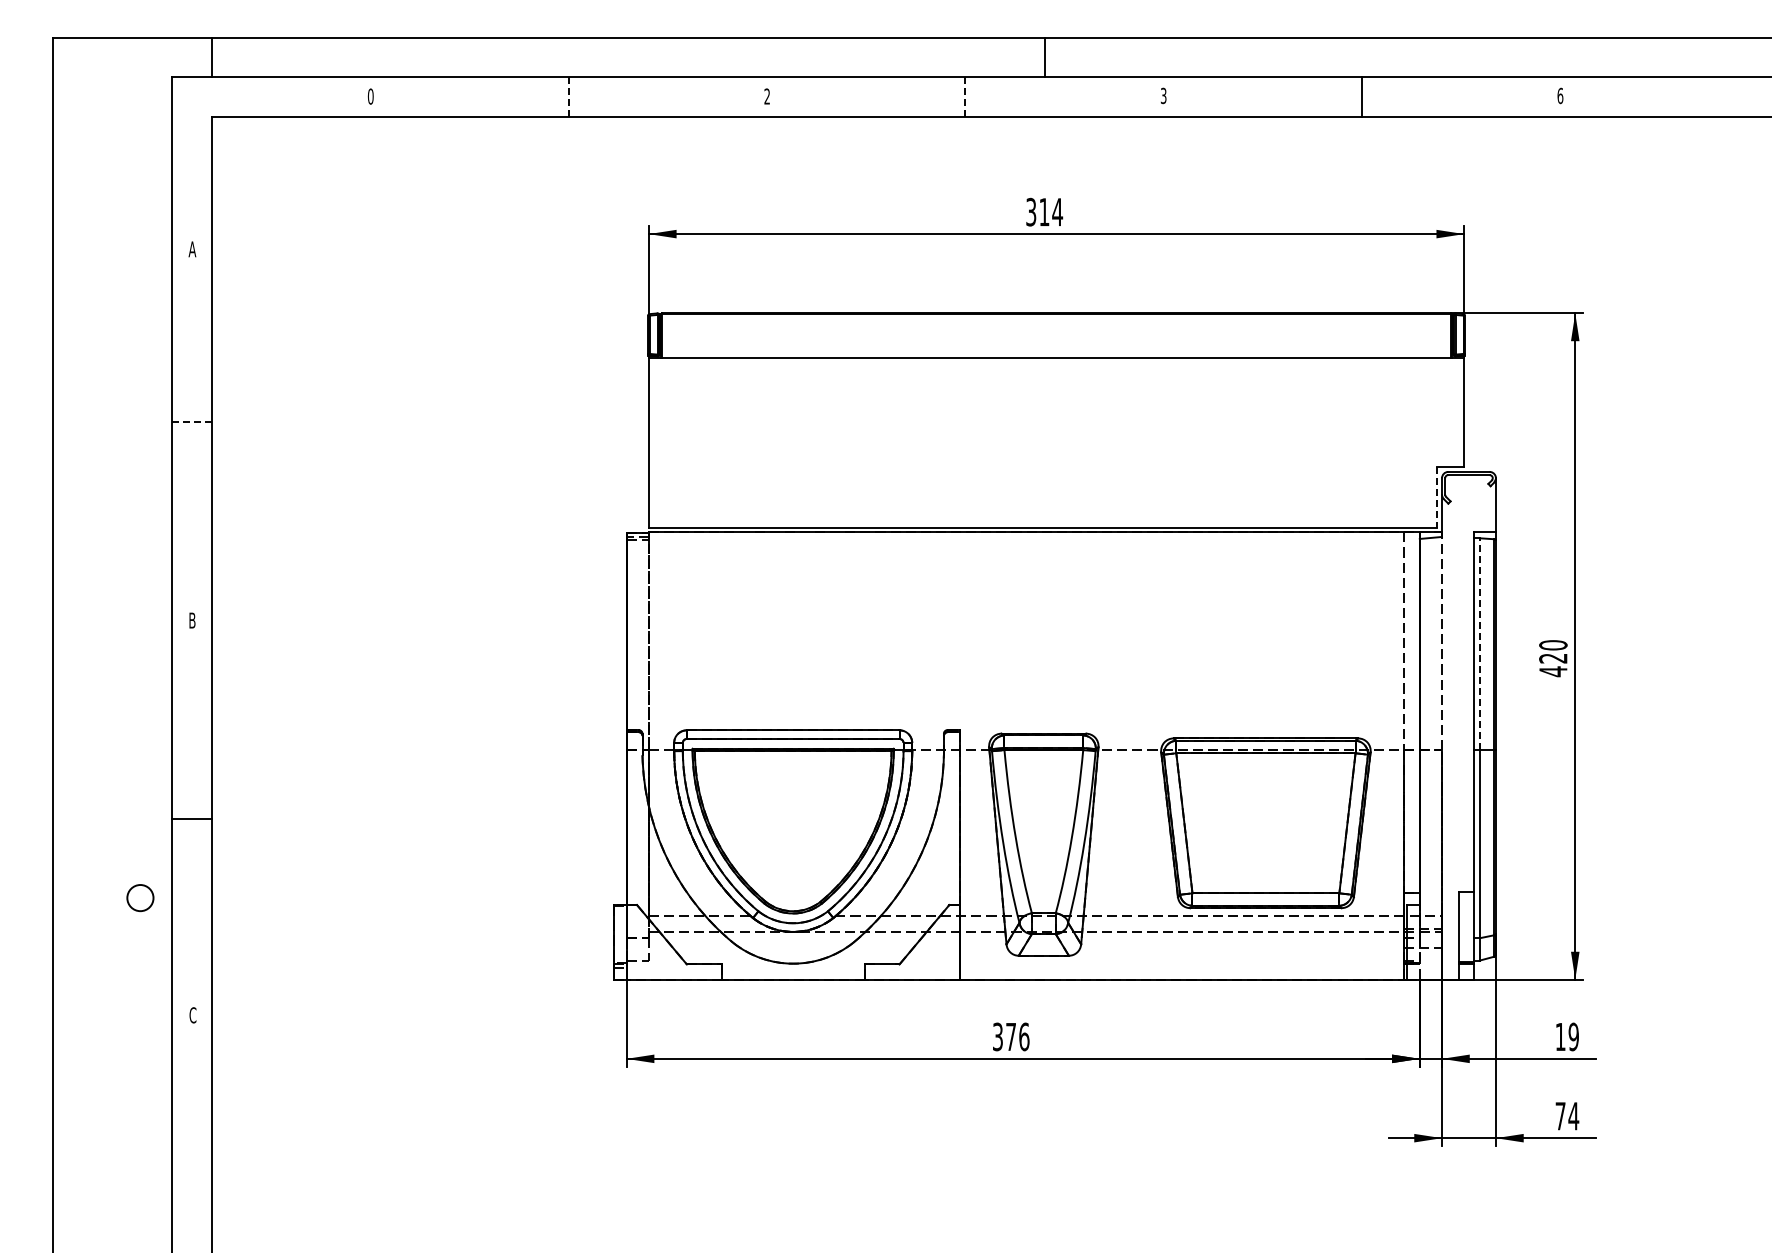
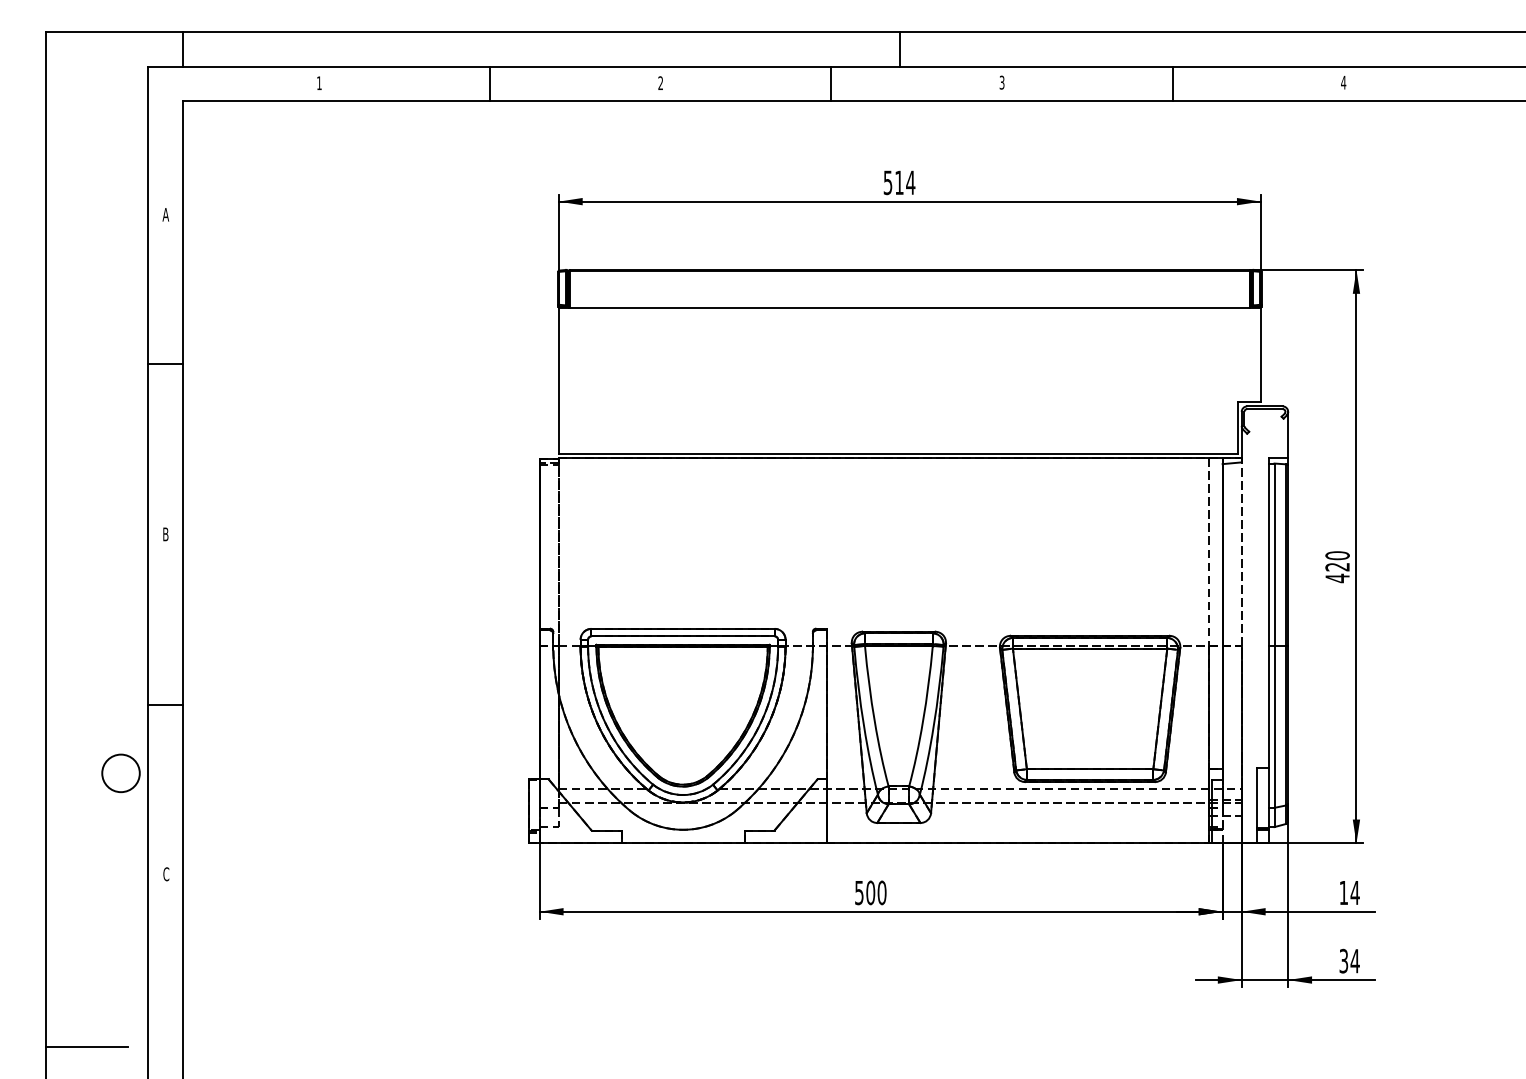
text: (1560, 95) -> (1343, 82), 6 -> 4
text: (370, 96) -> (319, 83), 0 -> 1
line: (568, 97) -> (489, 84), dashed -> solid
line: (965, 97) -> (831, 84), dashed -> solid
text: (1031, 211) -> (888, 182), 314 -> 514
line: (191, 422) -> (165, 363), dashed -> solid
line: (1437, 497) -> (1237, 428), dashed -> solid
line: (1480, 644) -> (1274, 554), dashed -> solid
circle: (140, 897) -> (121, 772), size x1.67
text: (1011, 1036) -> (871, 892), 376 -> 500
text: (1573, 1036) -> (1354, 892), 19 -> 14
text: (1560, 1116) -> (1343, 961), 74 -> 34
line: (100, 1215) -> (86, 1046), added

